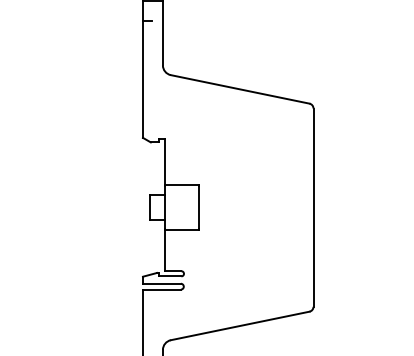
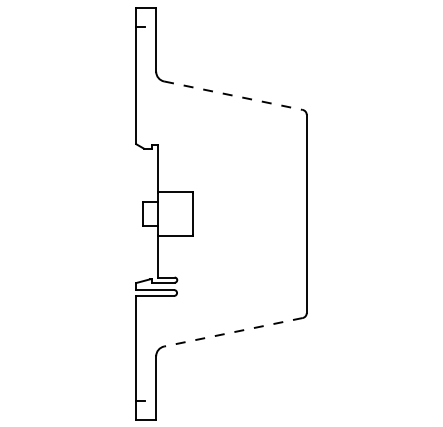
line: (240, 89) -> (233, 95), solid -> dashed
line: (240, 326) -> (233, 332), solid -> dashed

